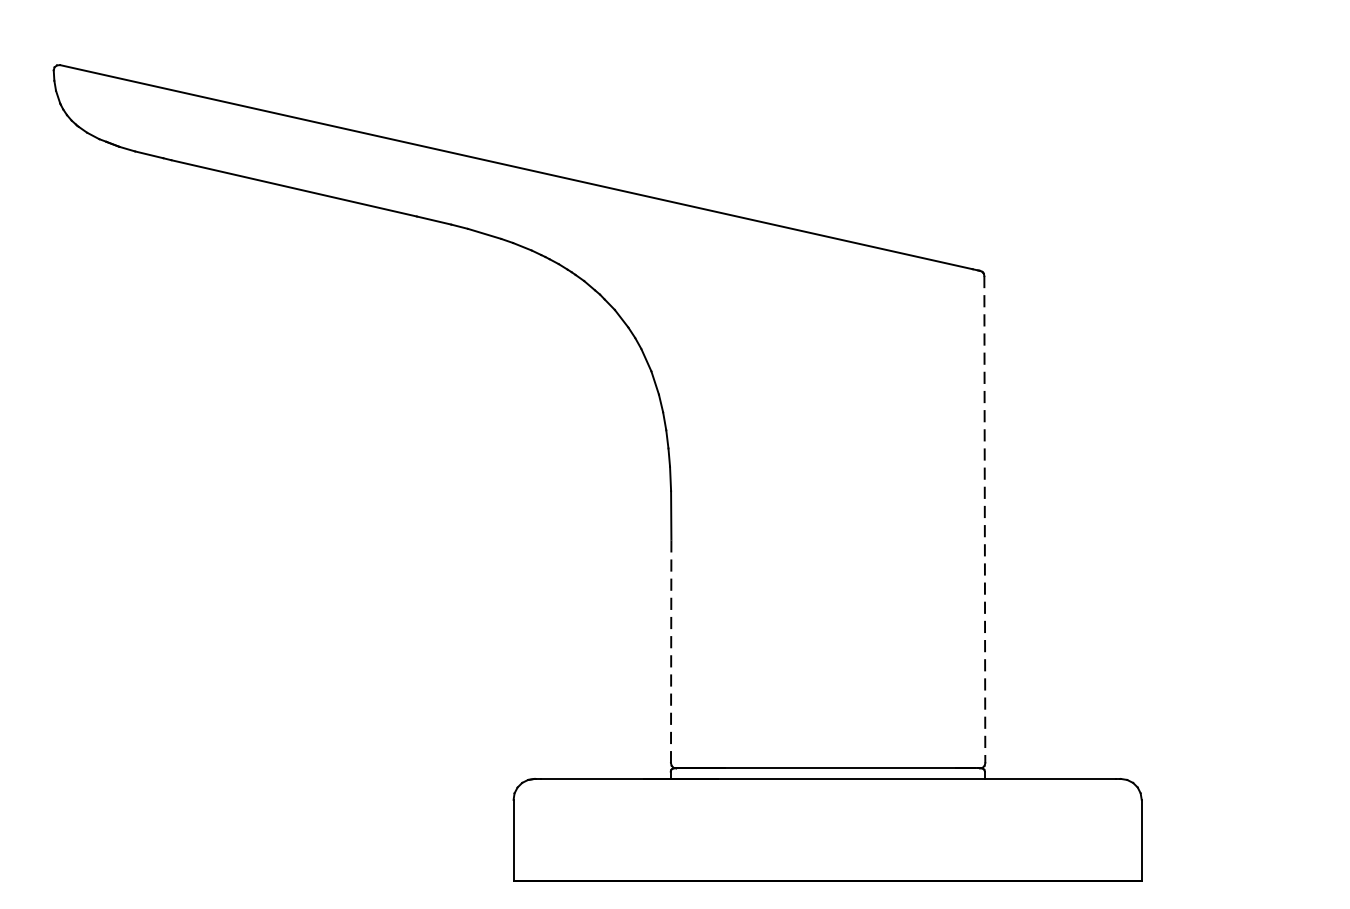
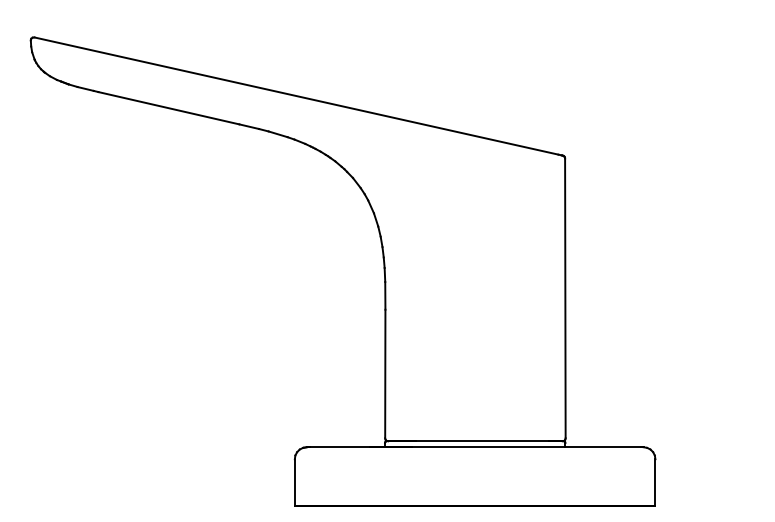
line: (985, 519) -> (565, 298), dashed -> solid
line: (671, 650) -> (385, 373), dashed -> solid

